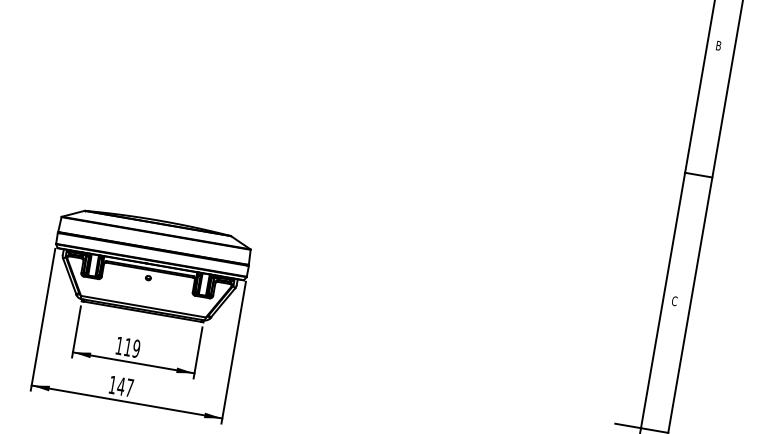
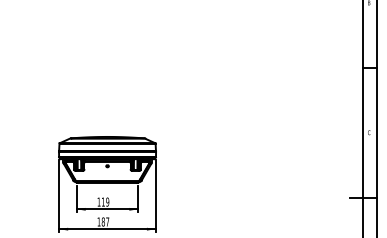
text: (119, 385) -> (102, 221), 147 -> 187

